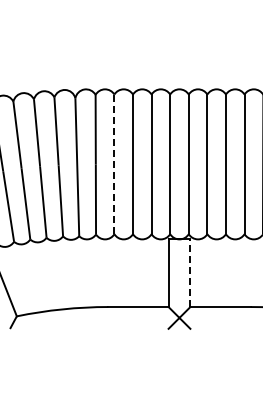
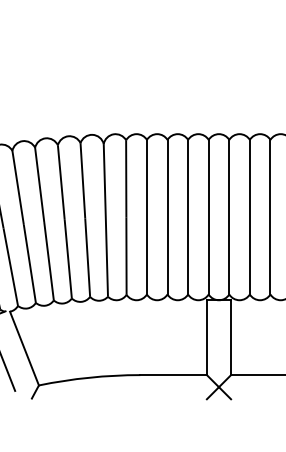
line: (114, 164) -> (147, 217), dashed -> solid
line: (190, 273) -> (231, 338), dashed -> solid

